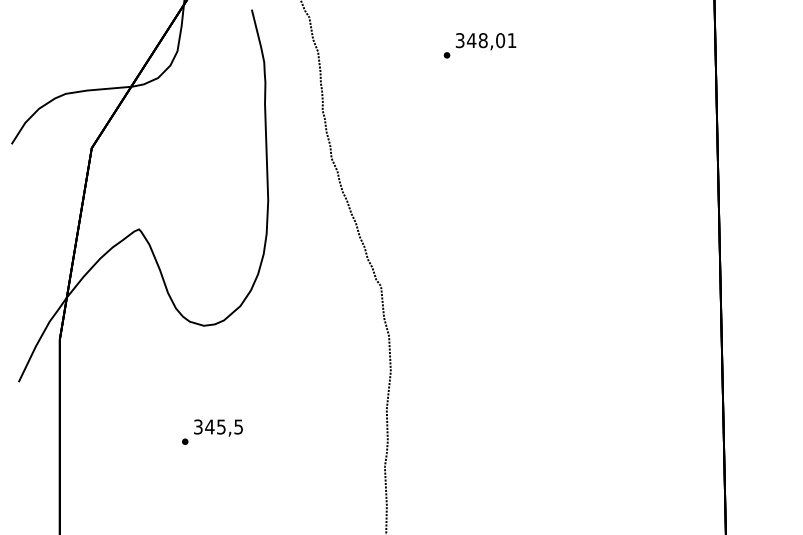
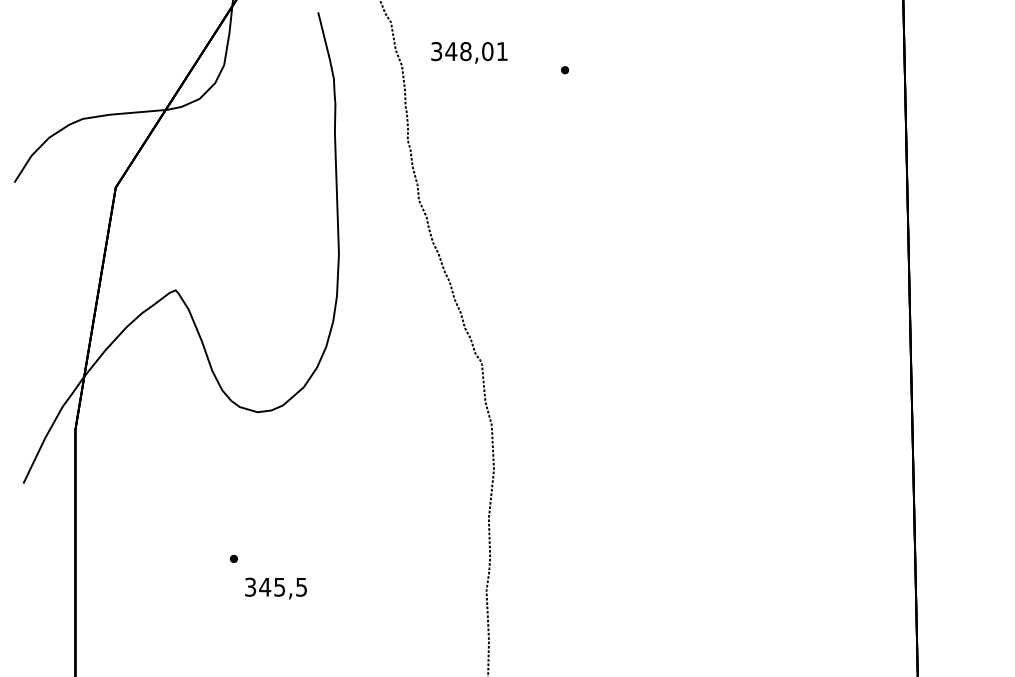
text: (486, 41) -> (469, 52), moved
text: (218, 428) -> (275, 588), moved

